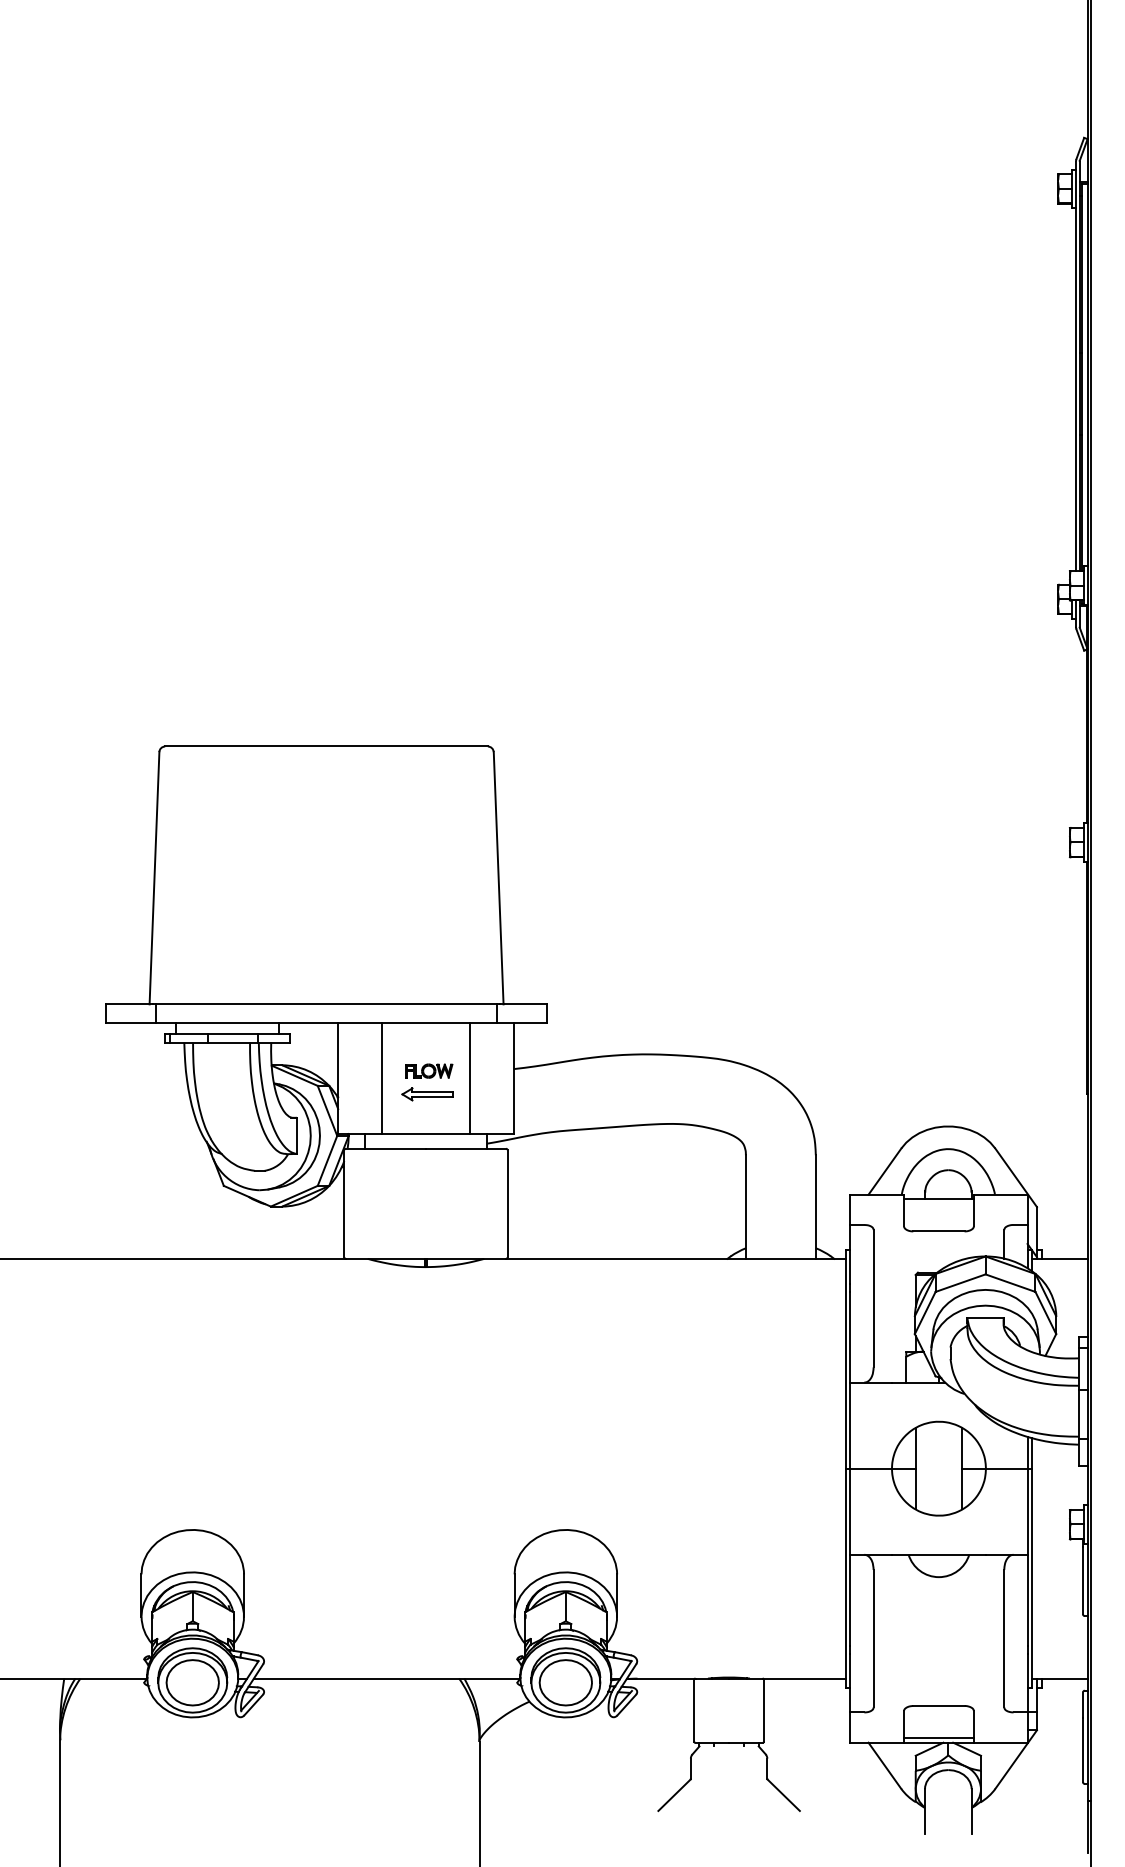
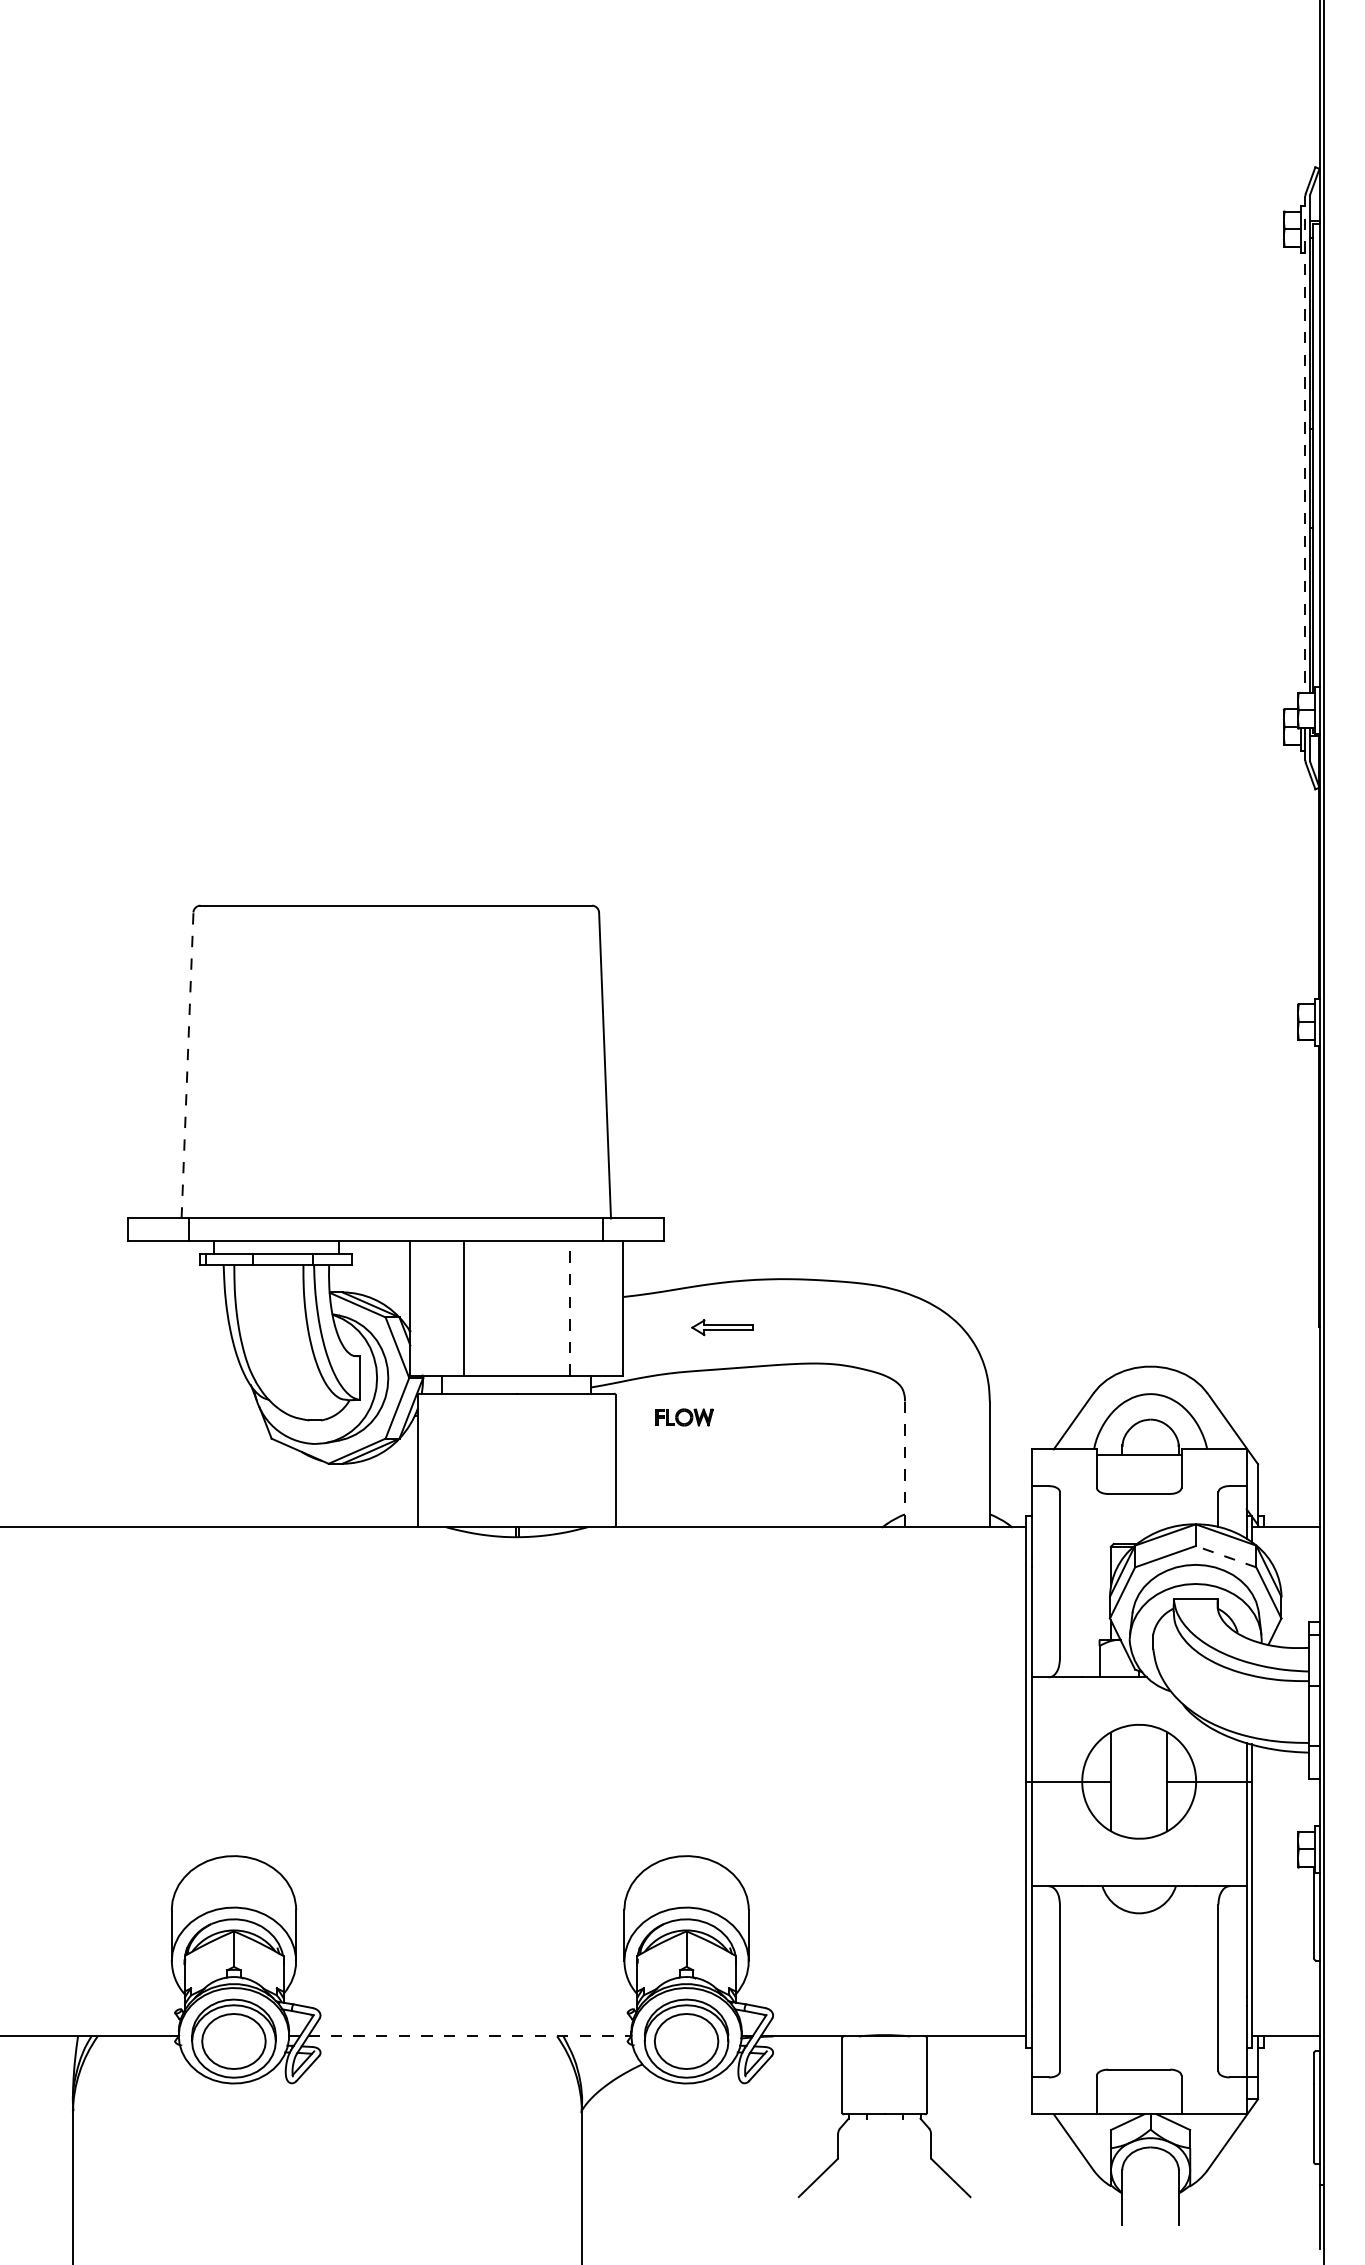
line: (1076, 367) -> (1305, 445), solid -> dashed
line: (154, 877) -> (187, 1064), solid -> dashed
part: (428, 1071) -> (684, 1417), moved
line: (470, 1077) -> (570, 1307), solid -> dashed
part: (427, 1094) -> (722, 1327), moved
line: (745, 1207) -> (904, 1464), solid -> dashed
line: (1010, 1283) -> (1225, 1556), solid -> dashed
line: (387, 1678) -> (470, 2036), solid -> dashed
line: (938, 1738) -> (1138, 2108), removed

